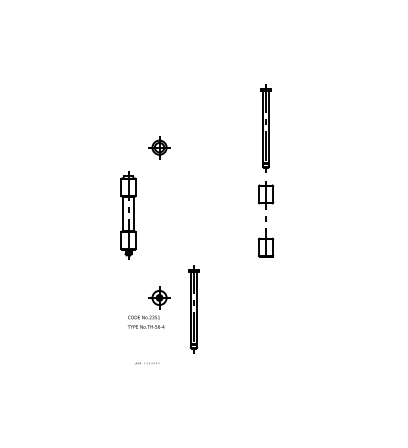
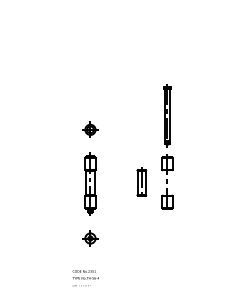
part: (128, 215) -> (90, 183), moved
part: (230, 219) -> (141, 181), added
part: (193, 309) -> (115, 246), removed
text: (146, 321) -> (86, 274), moved

